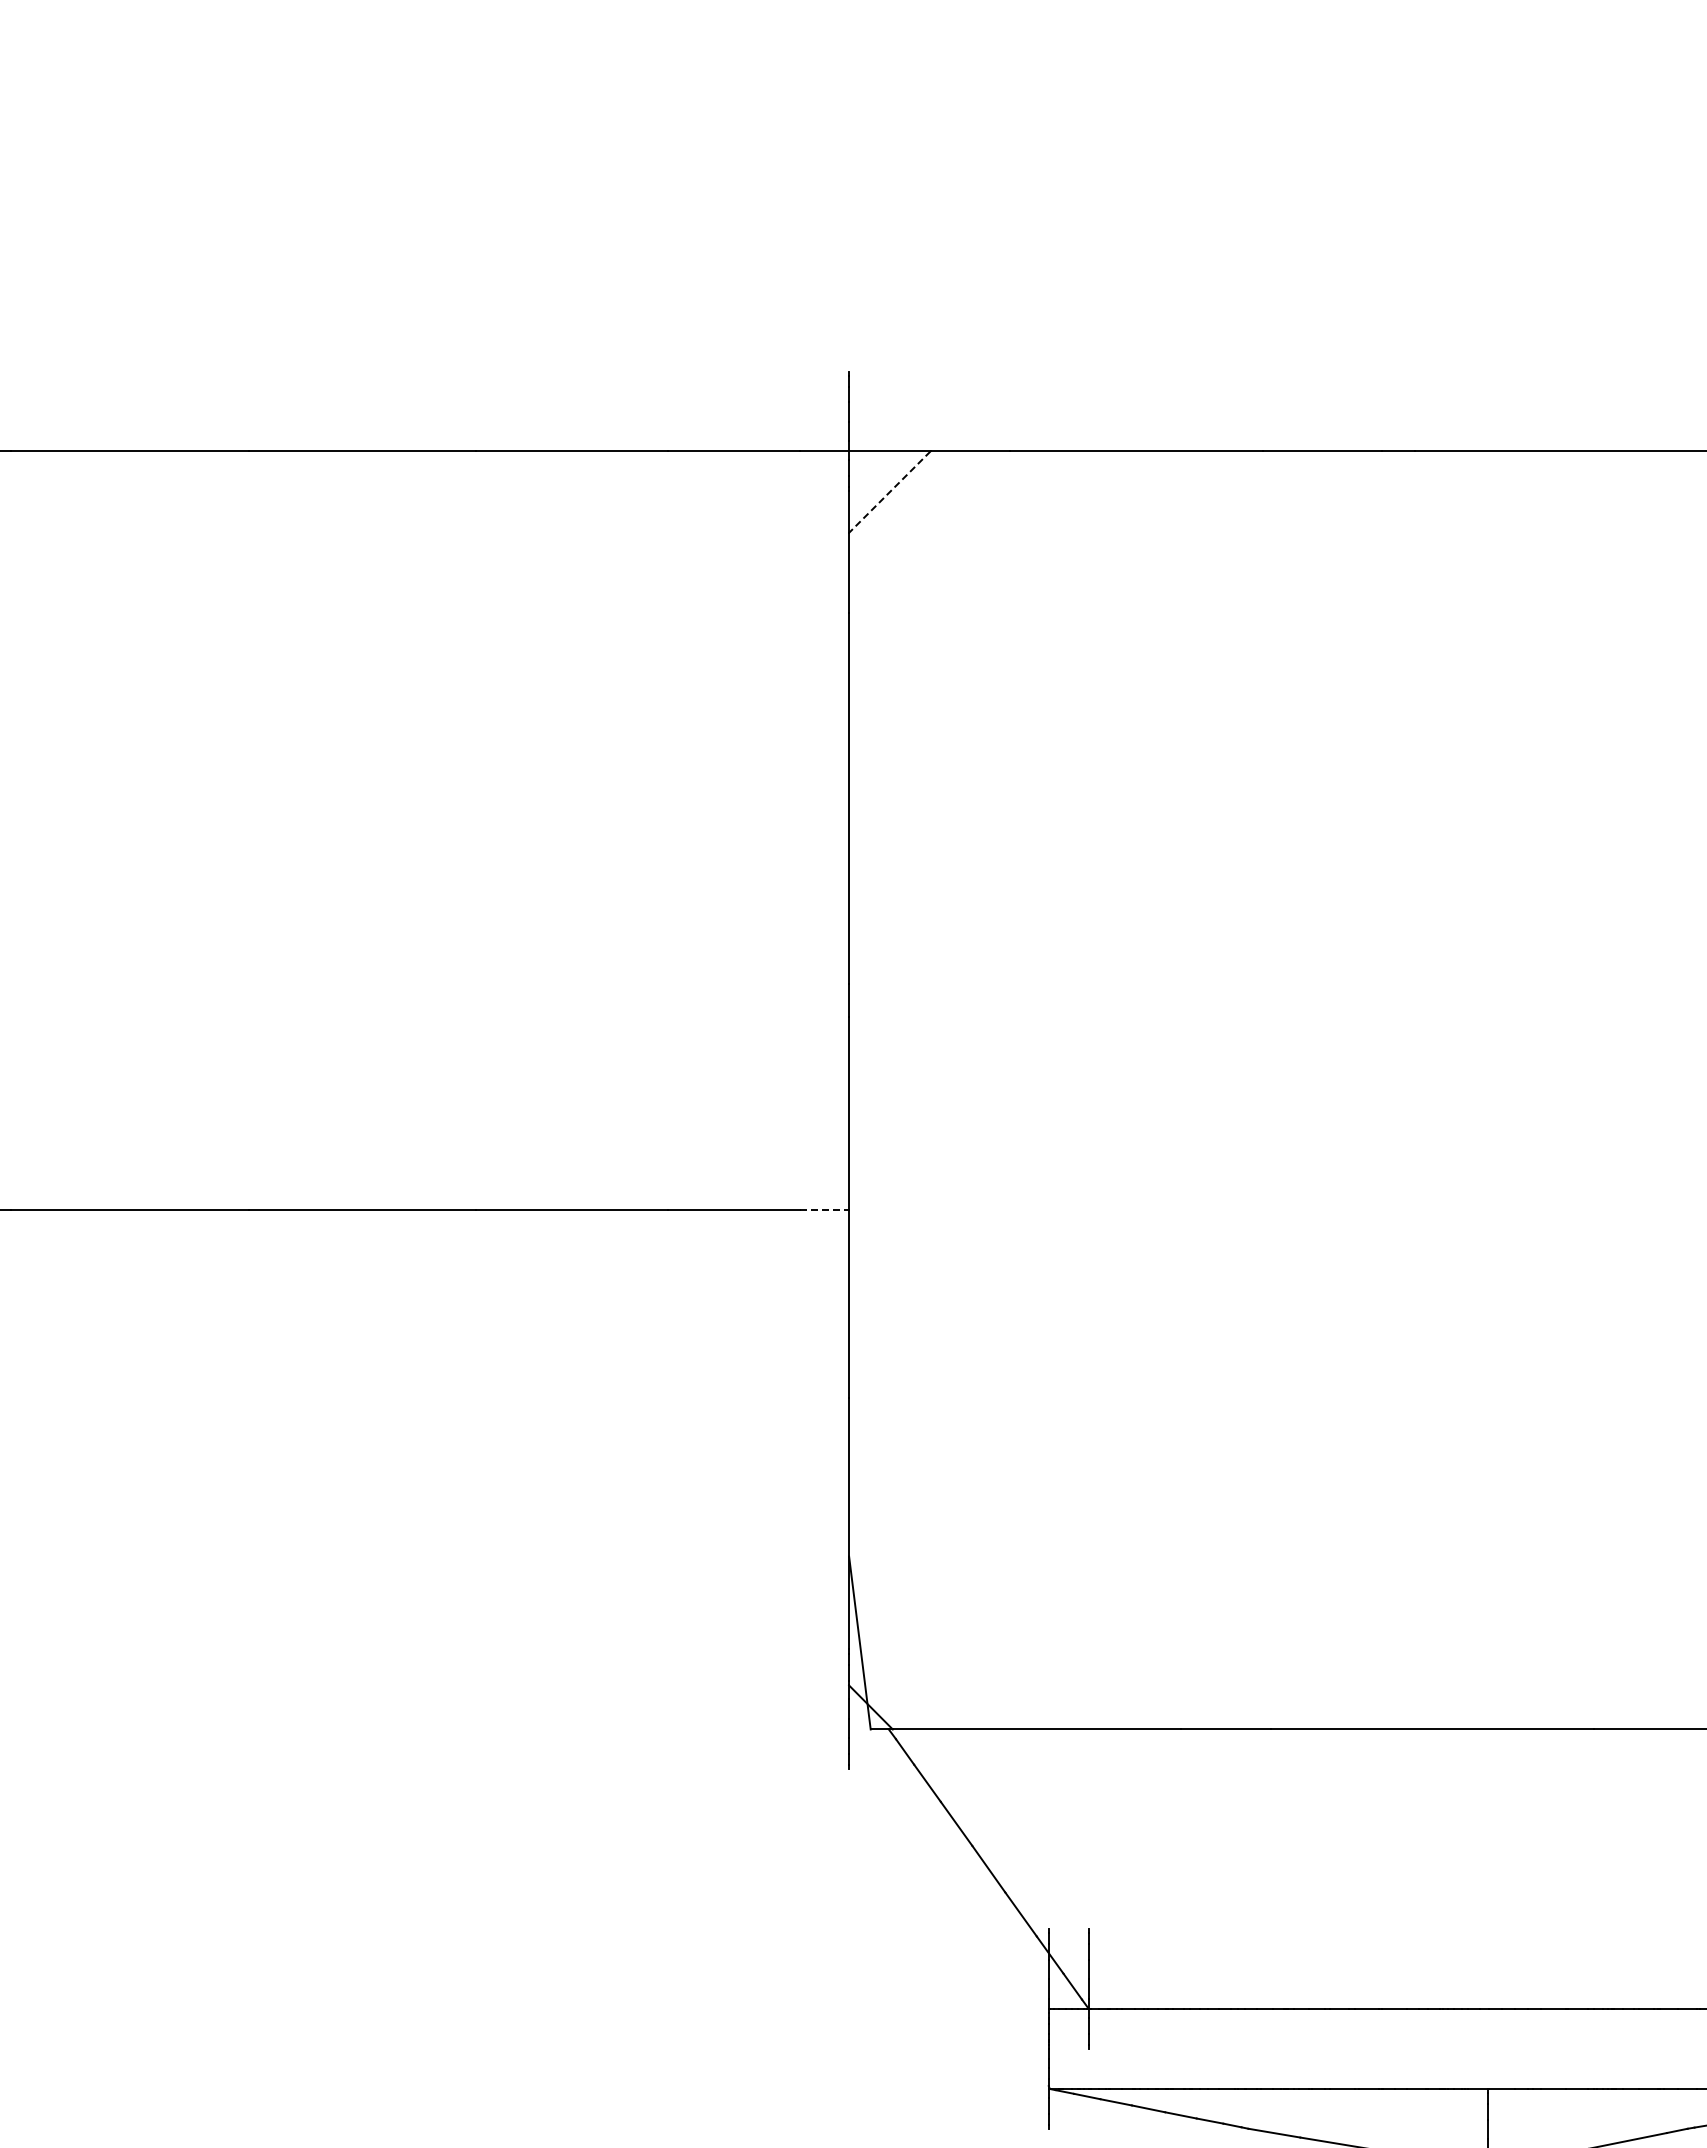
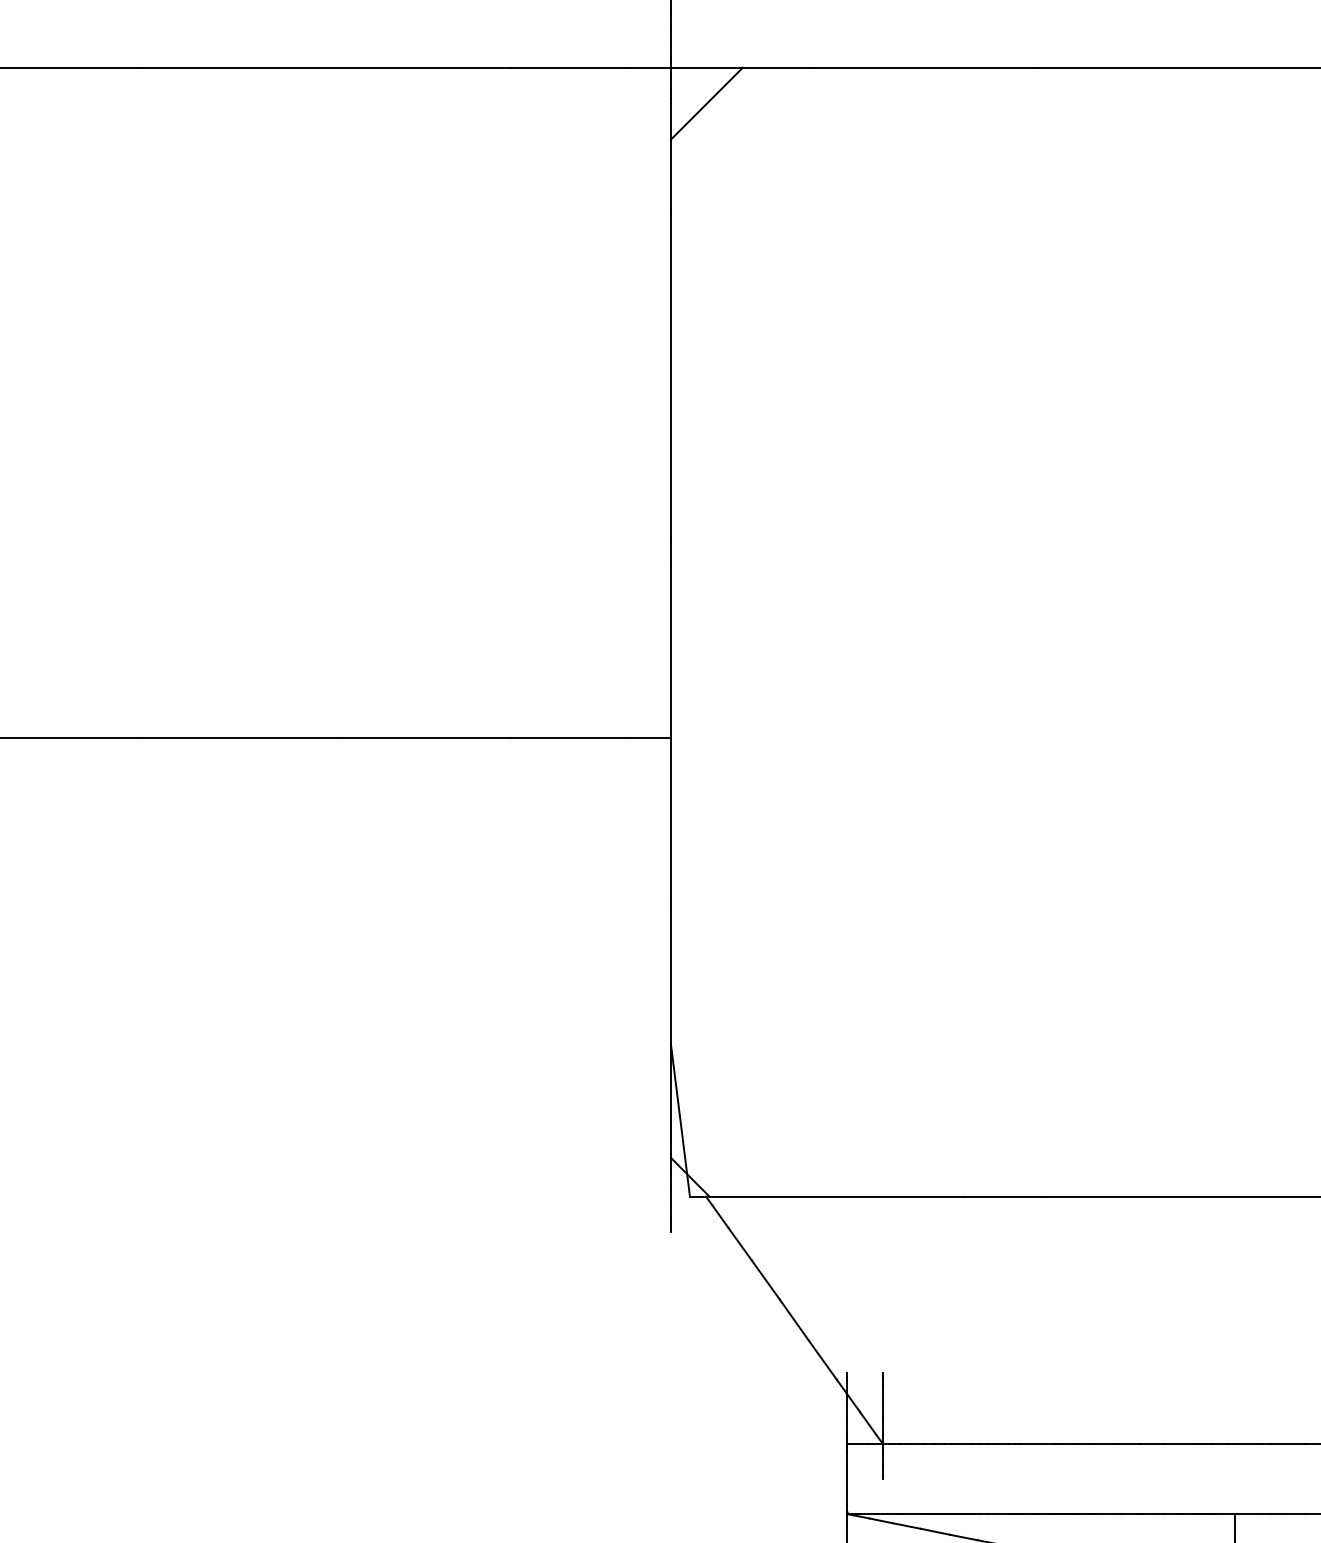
line: (889, 492) -> (706, 104), dashed -> solid
line: (824, 1210) -> (649, 738), dashed -> solid

